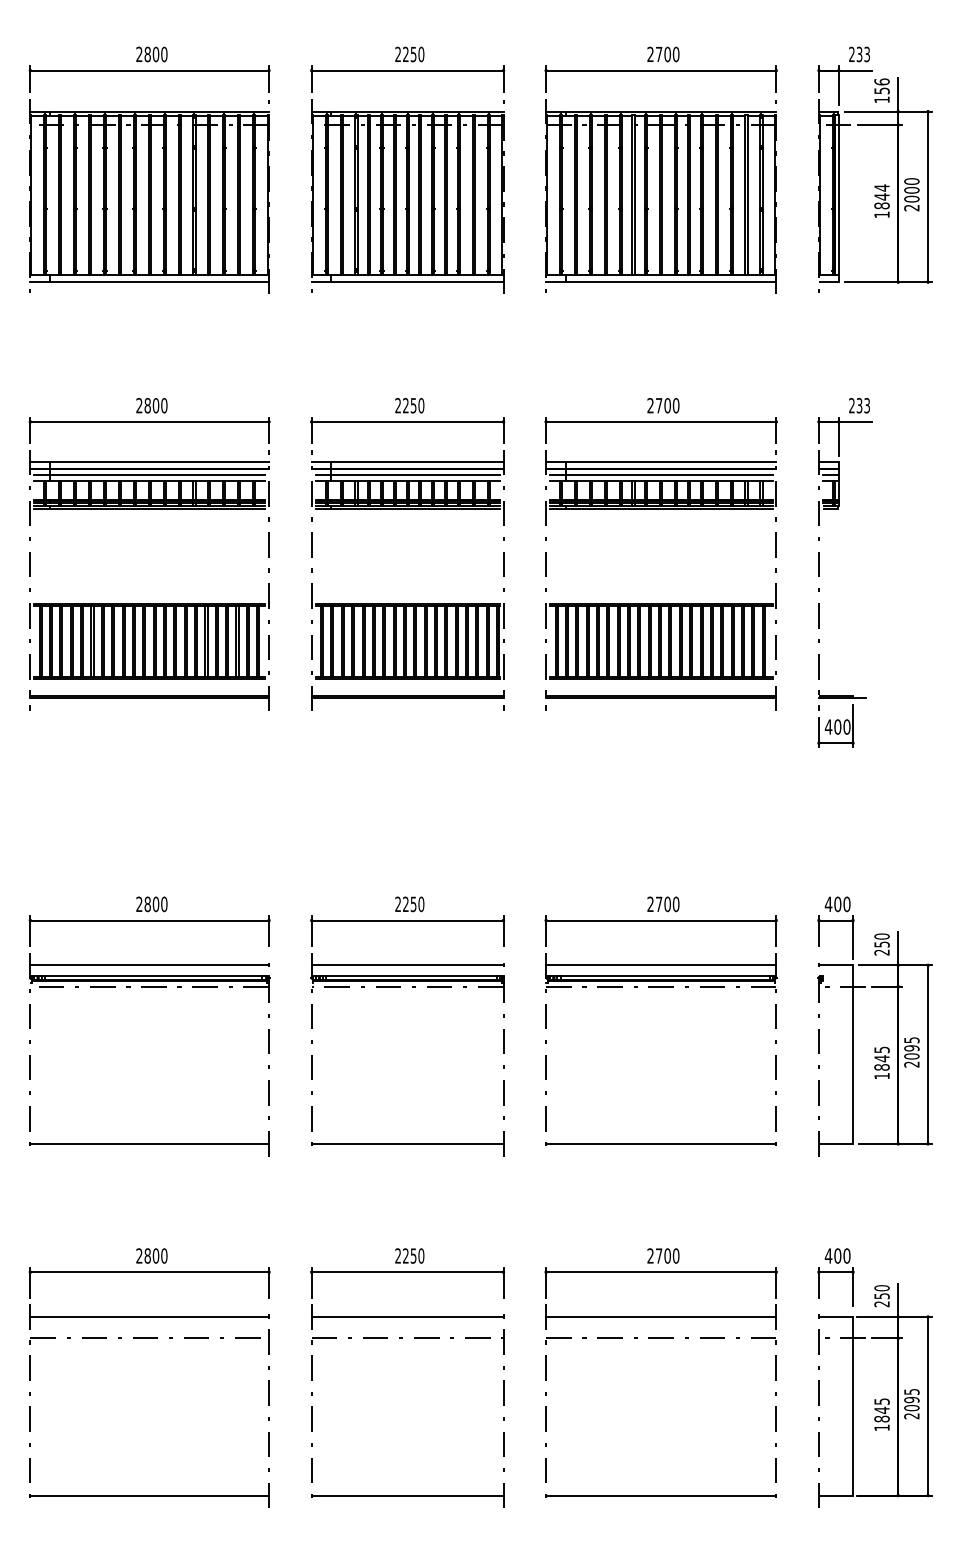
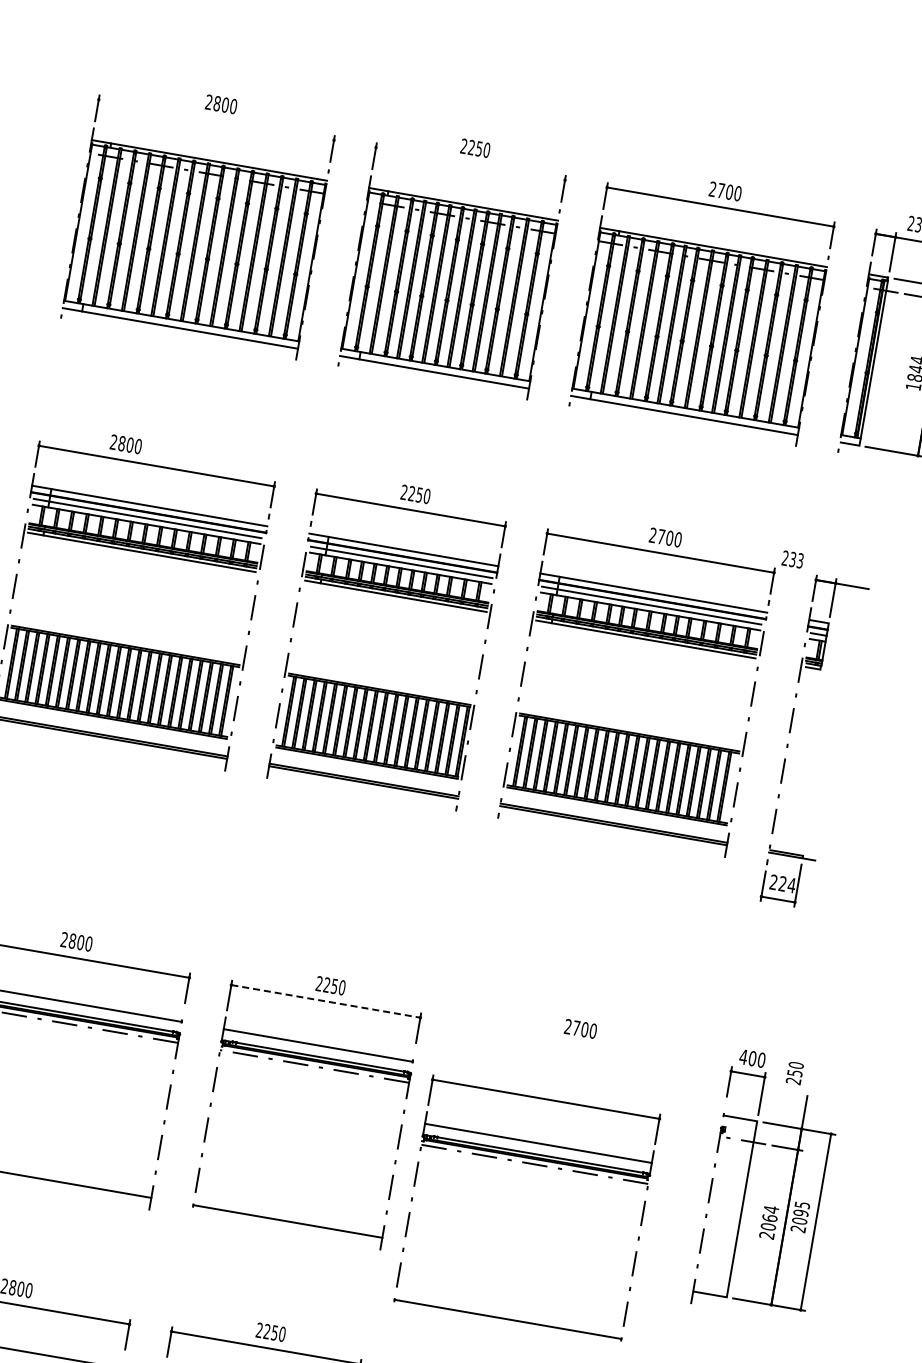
line: (149, 70) -> (216, 119), removed
line: (407, 70) -> (470, 163), removed
text: (151, 405) -> (125, 444), moved
text: (859, 405) -> (792, 559), moved
text: (837, 726) -> (782, 883), 400 -> 224
line: (407, 920) -> (325, 1001), solid -> dashed
text: (881, 944) -> (794, 1073), moved
part: (660, 987) -> (533, 1165), moved
text: (881, 1062) -> (768, 1221), 1845 -> 2064

